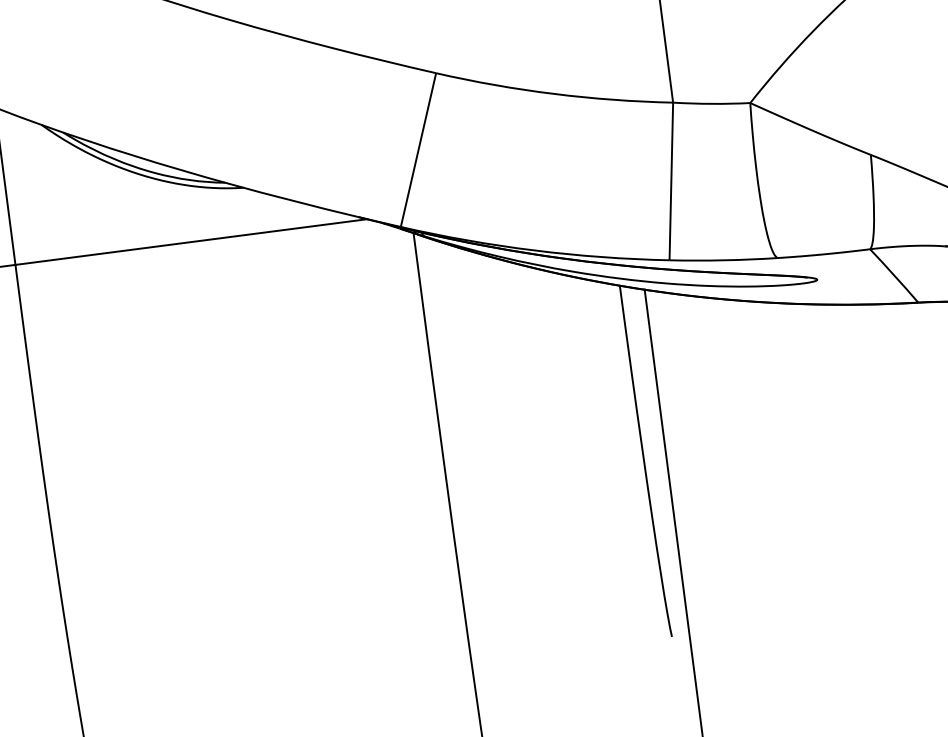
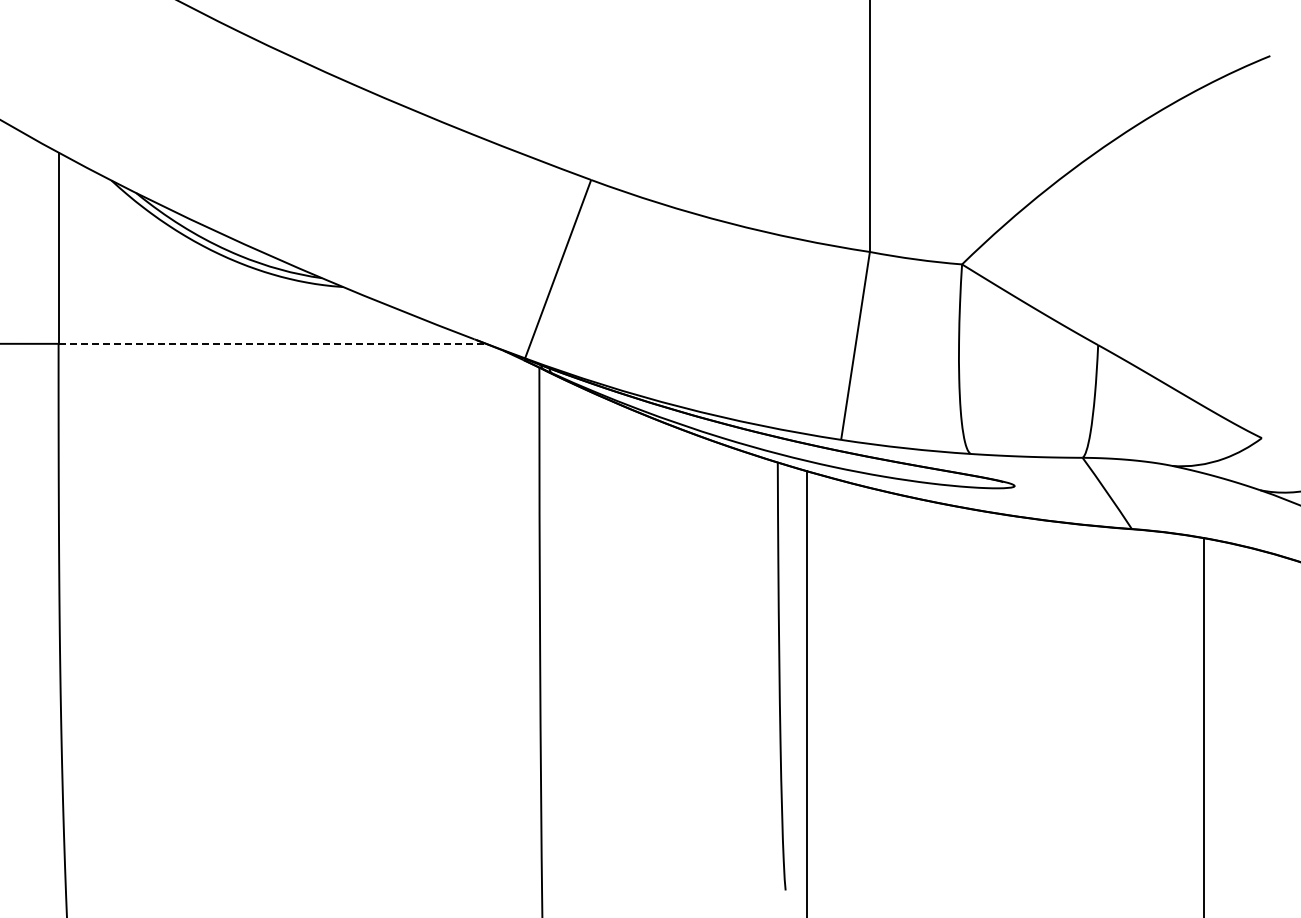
line: (191, 241) -> (272, 343), solid -> dashed

